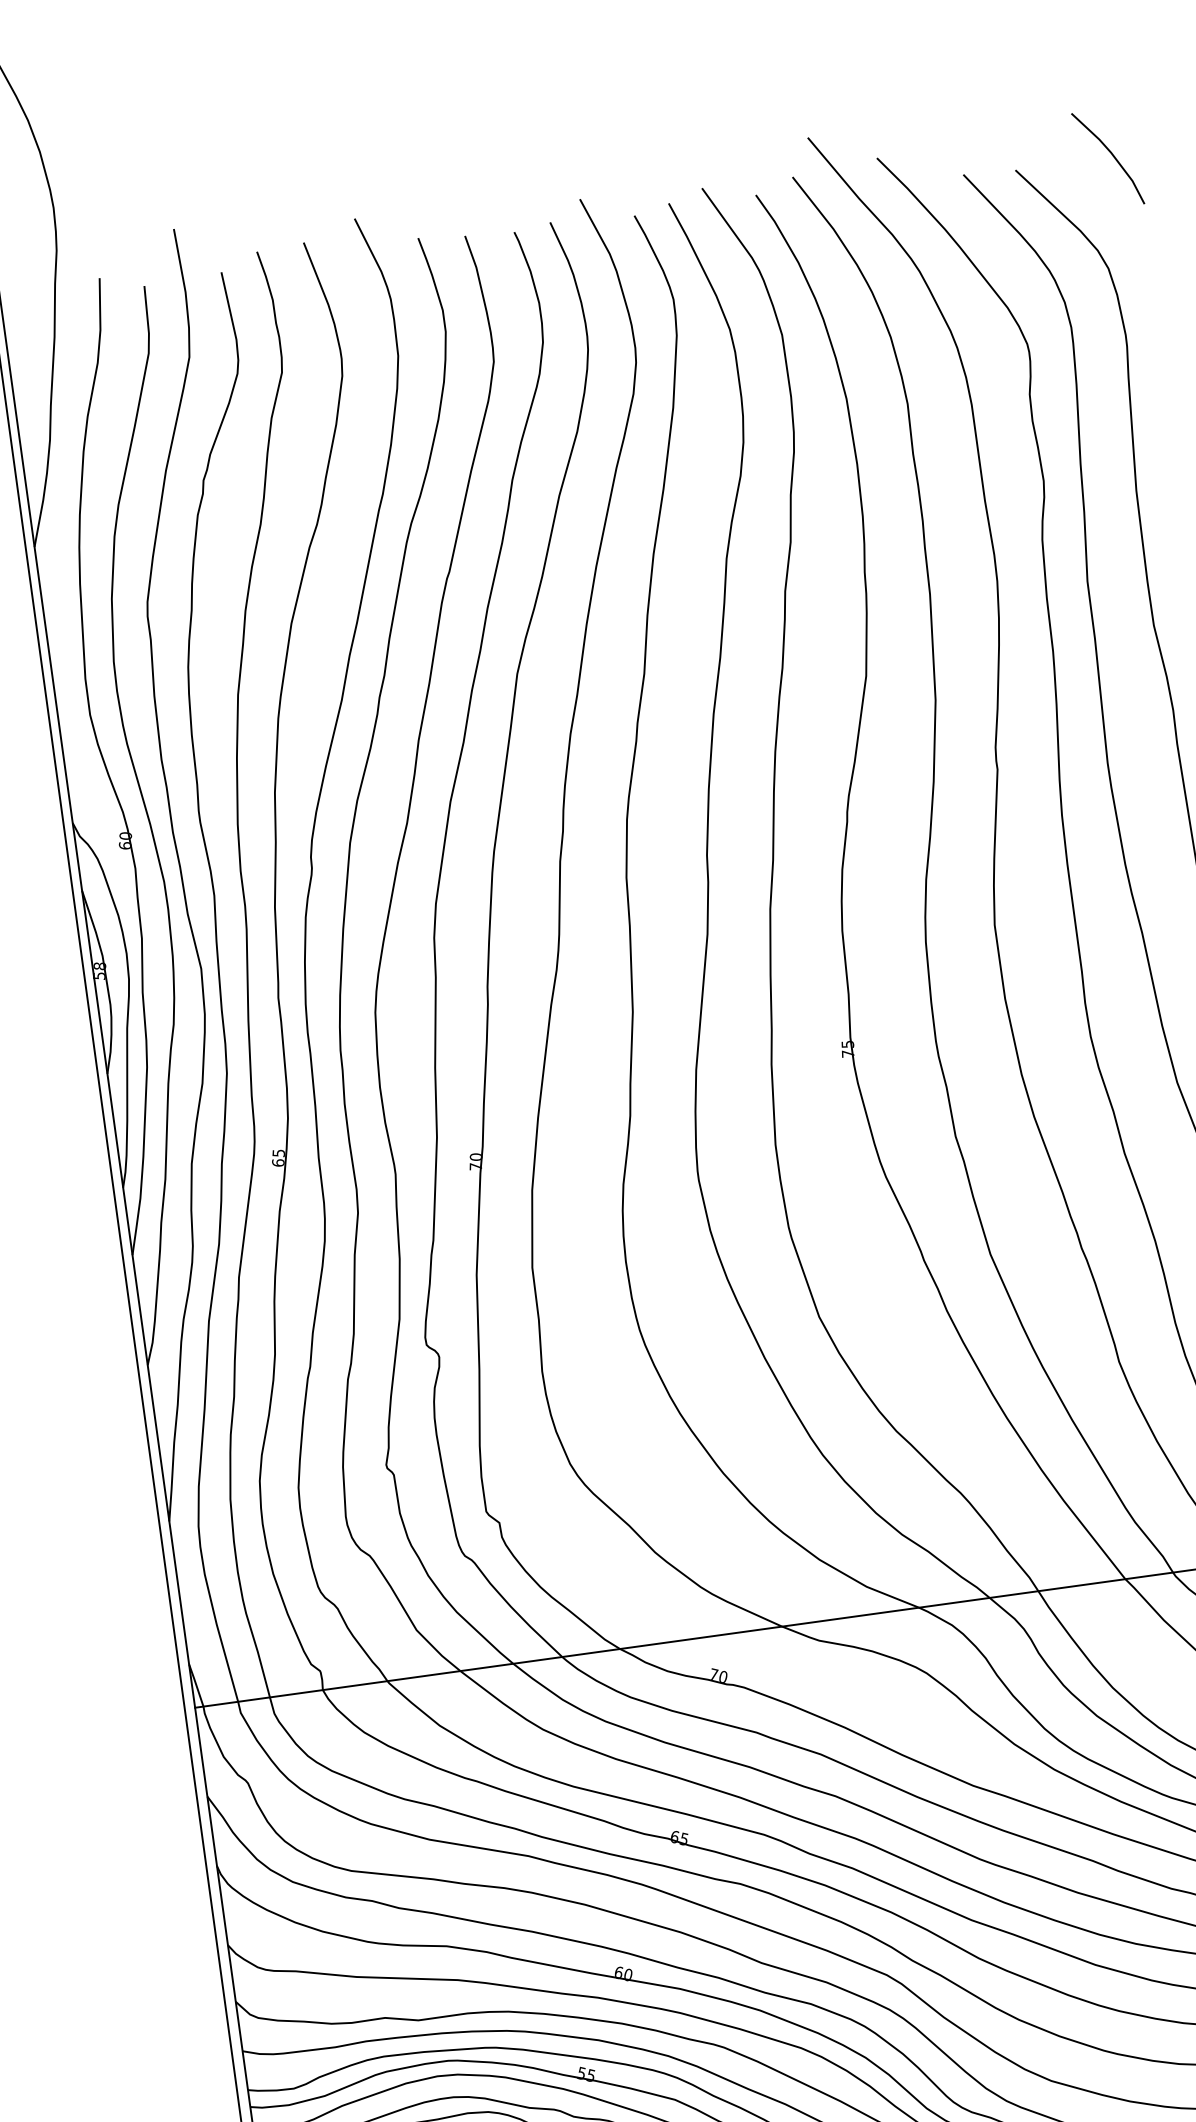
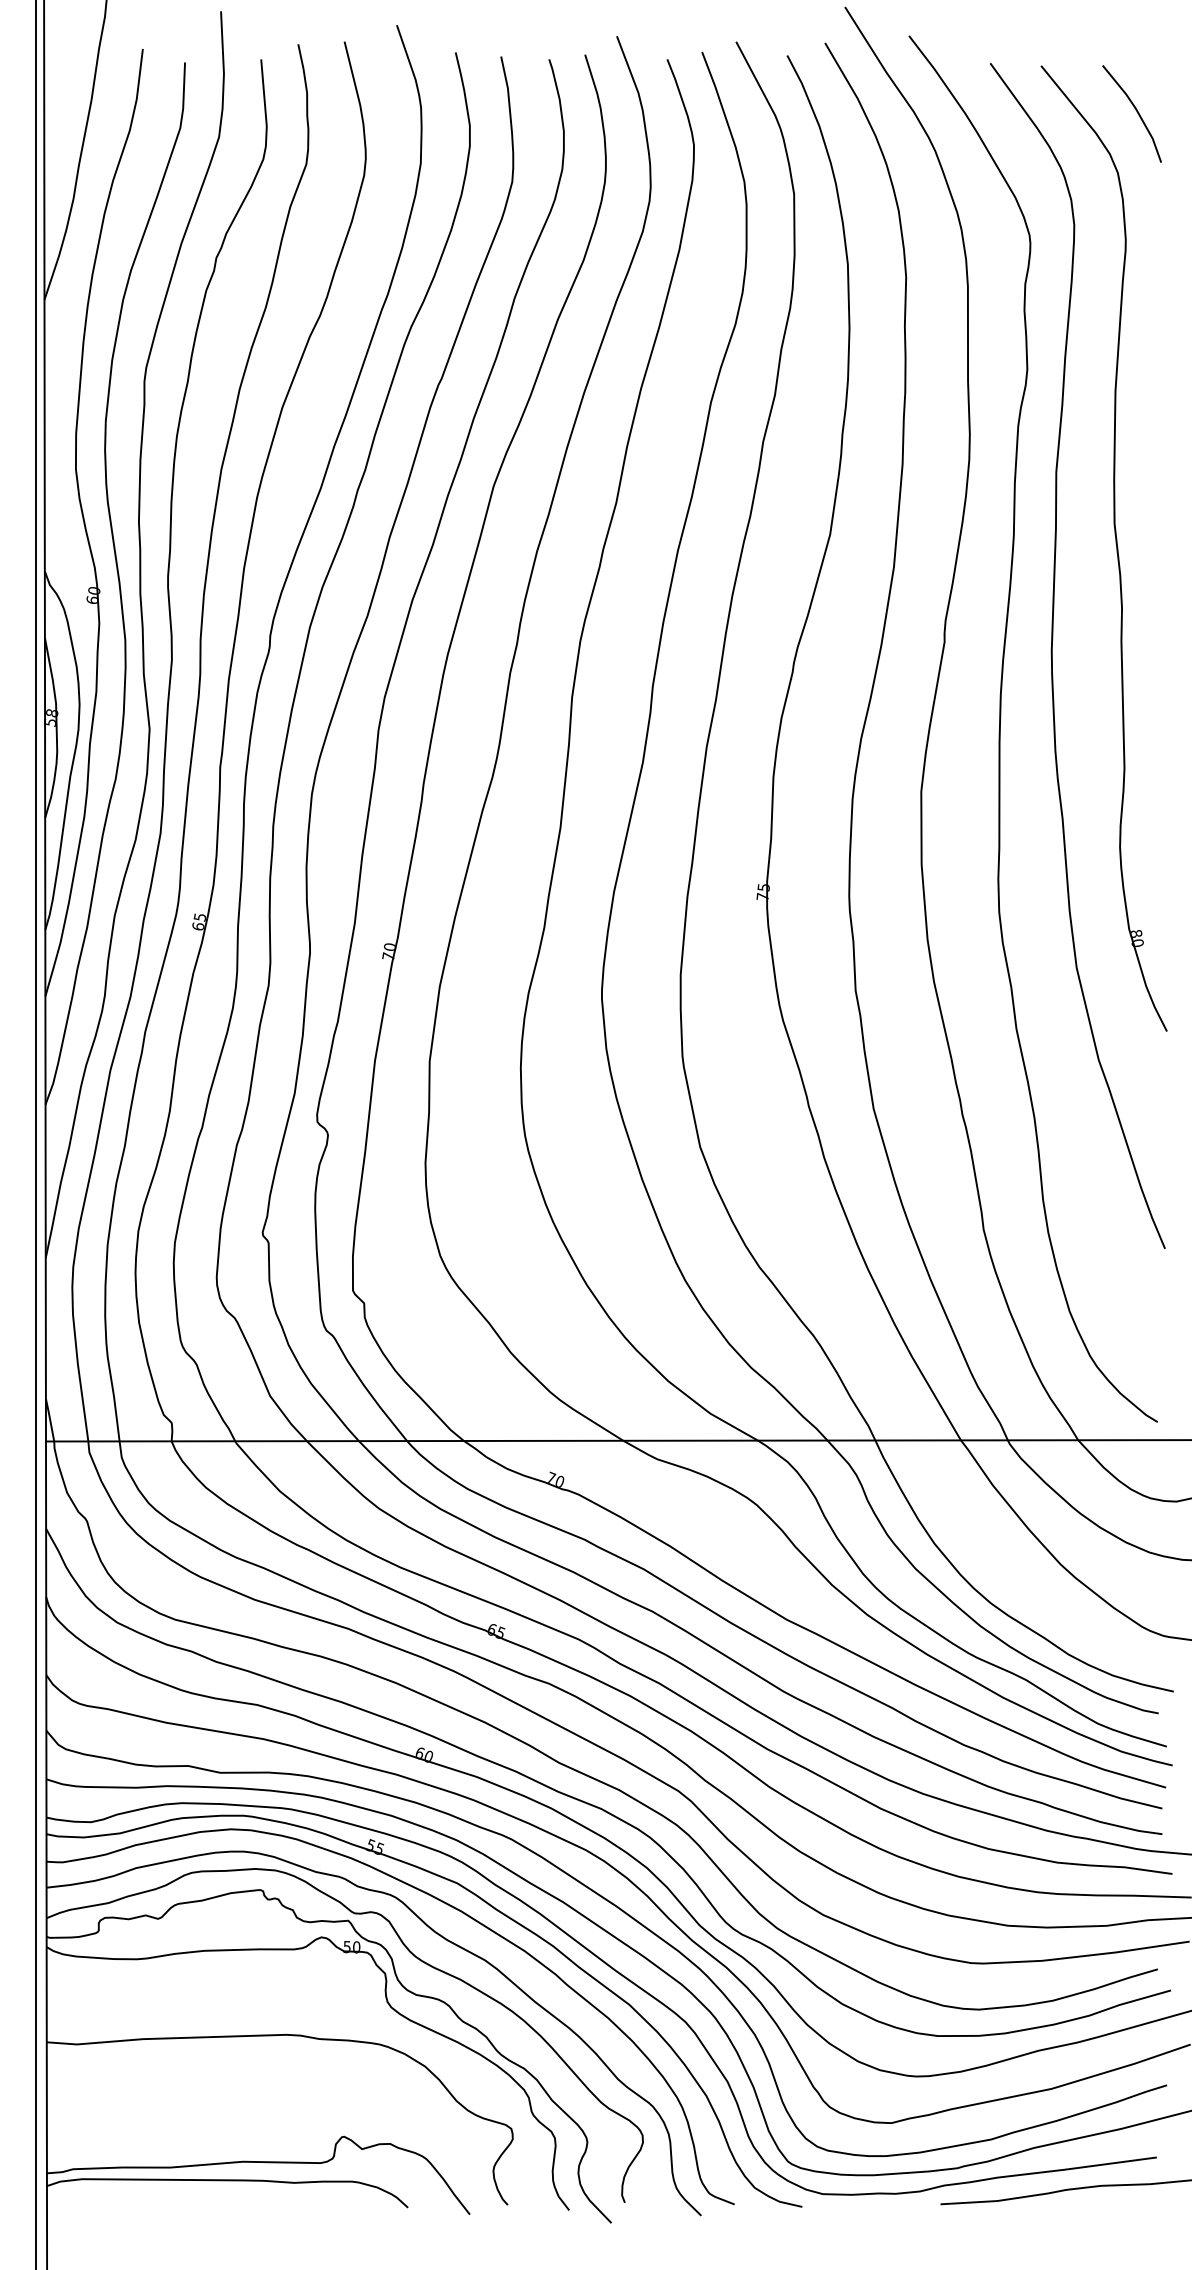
line: (1111, 154) -> (1135, 110), moved

